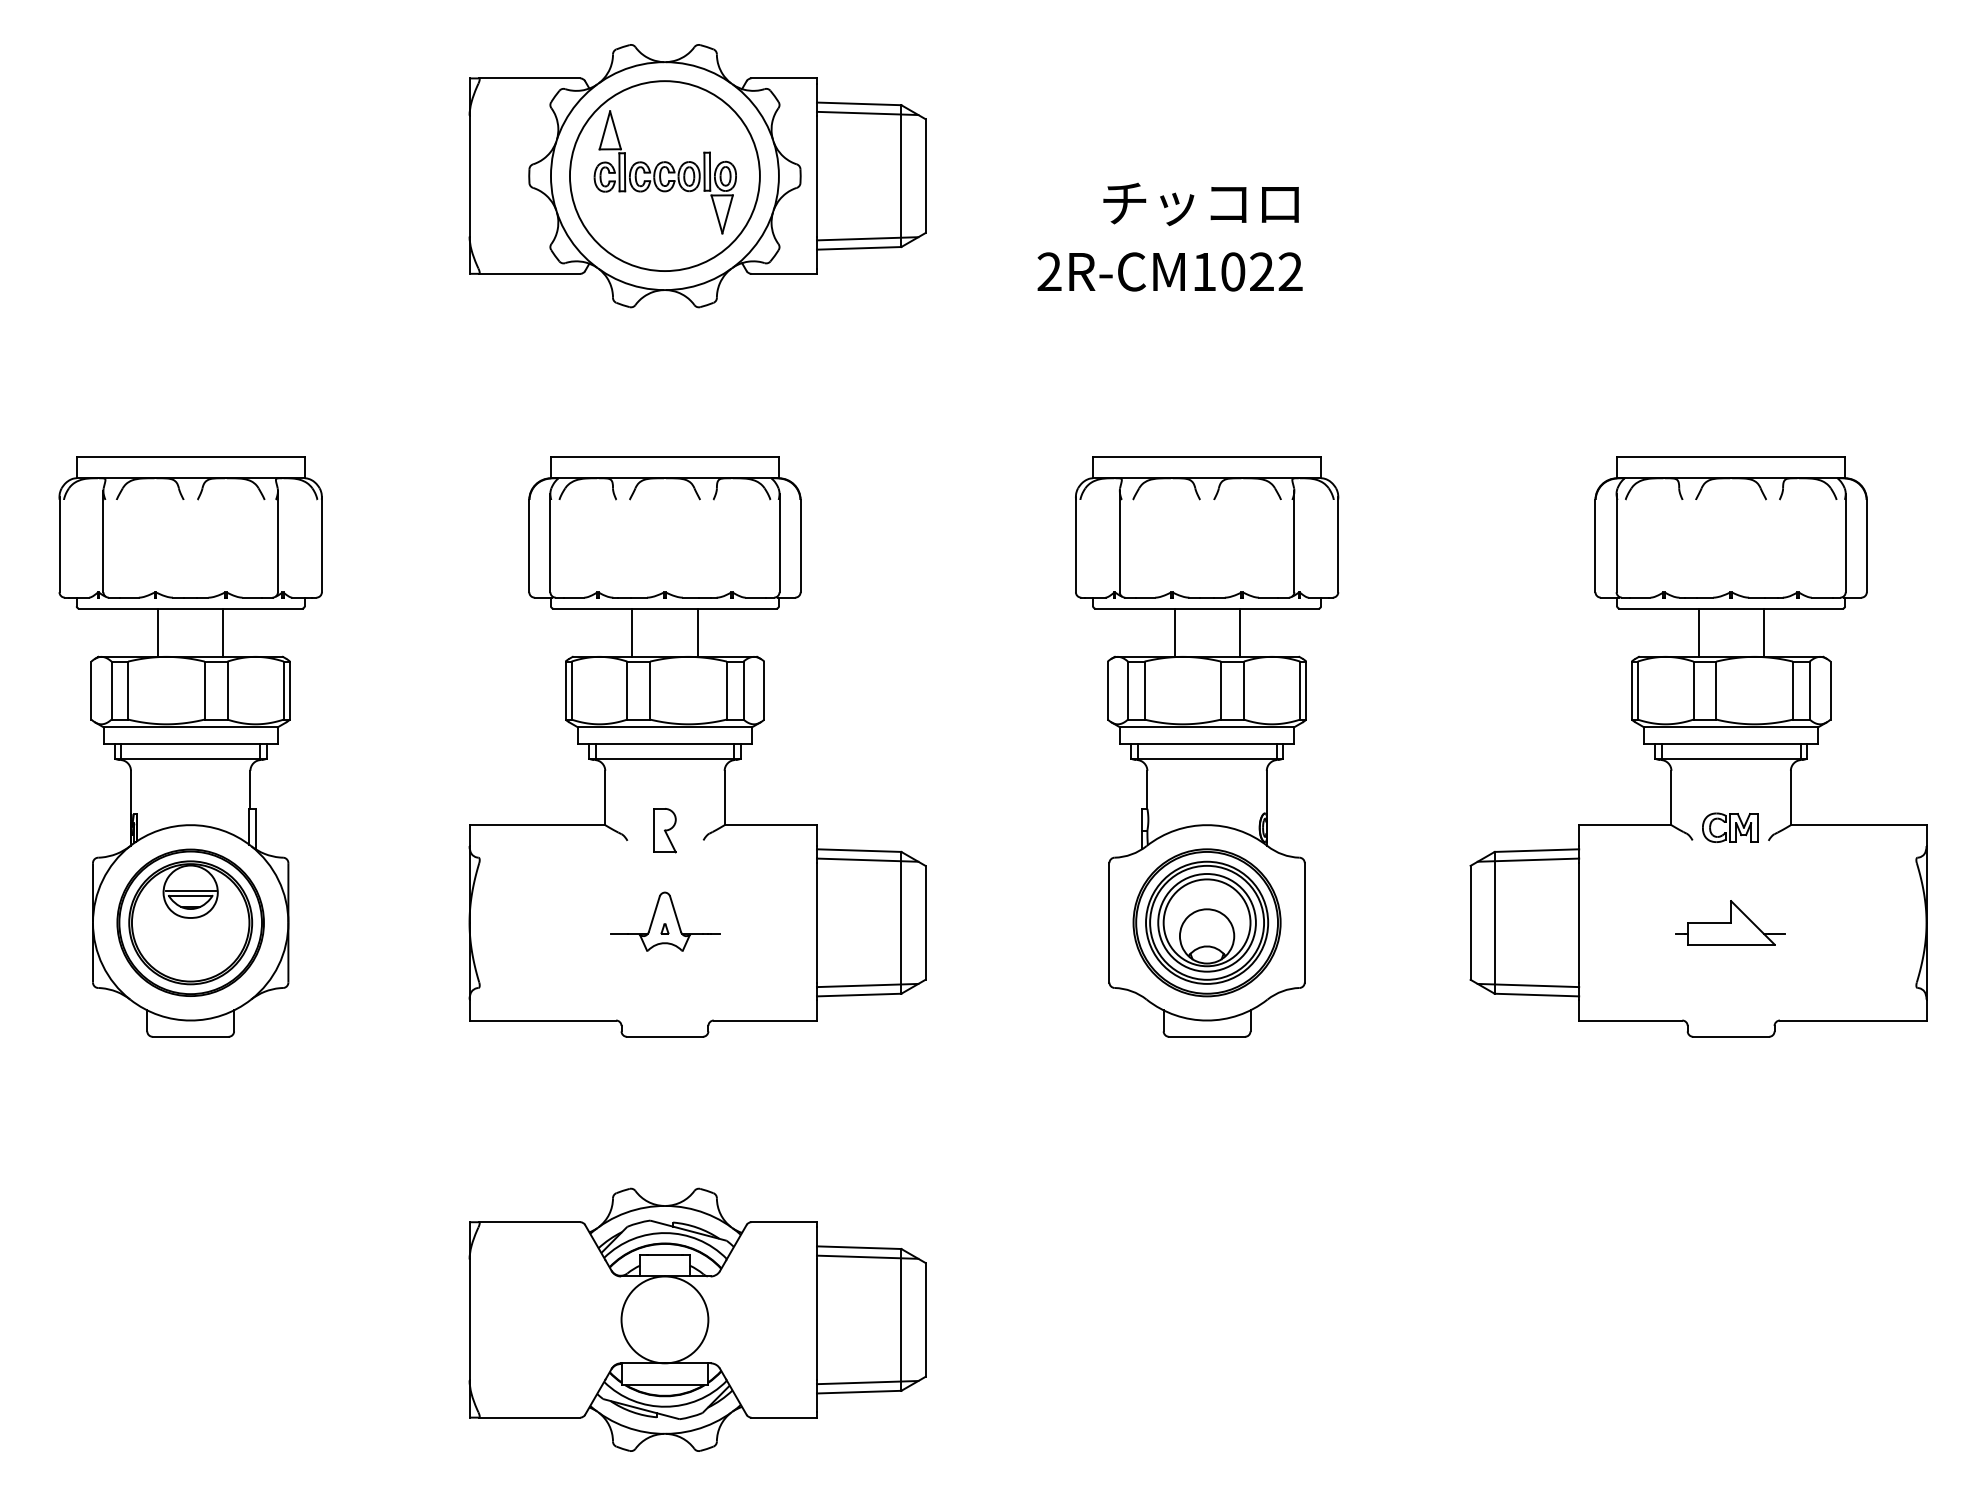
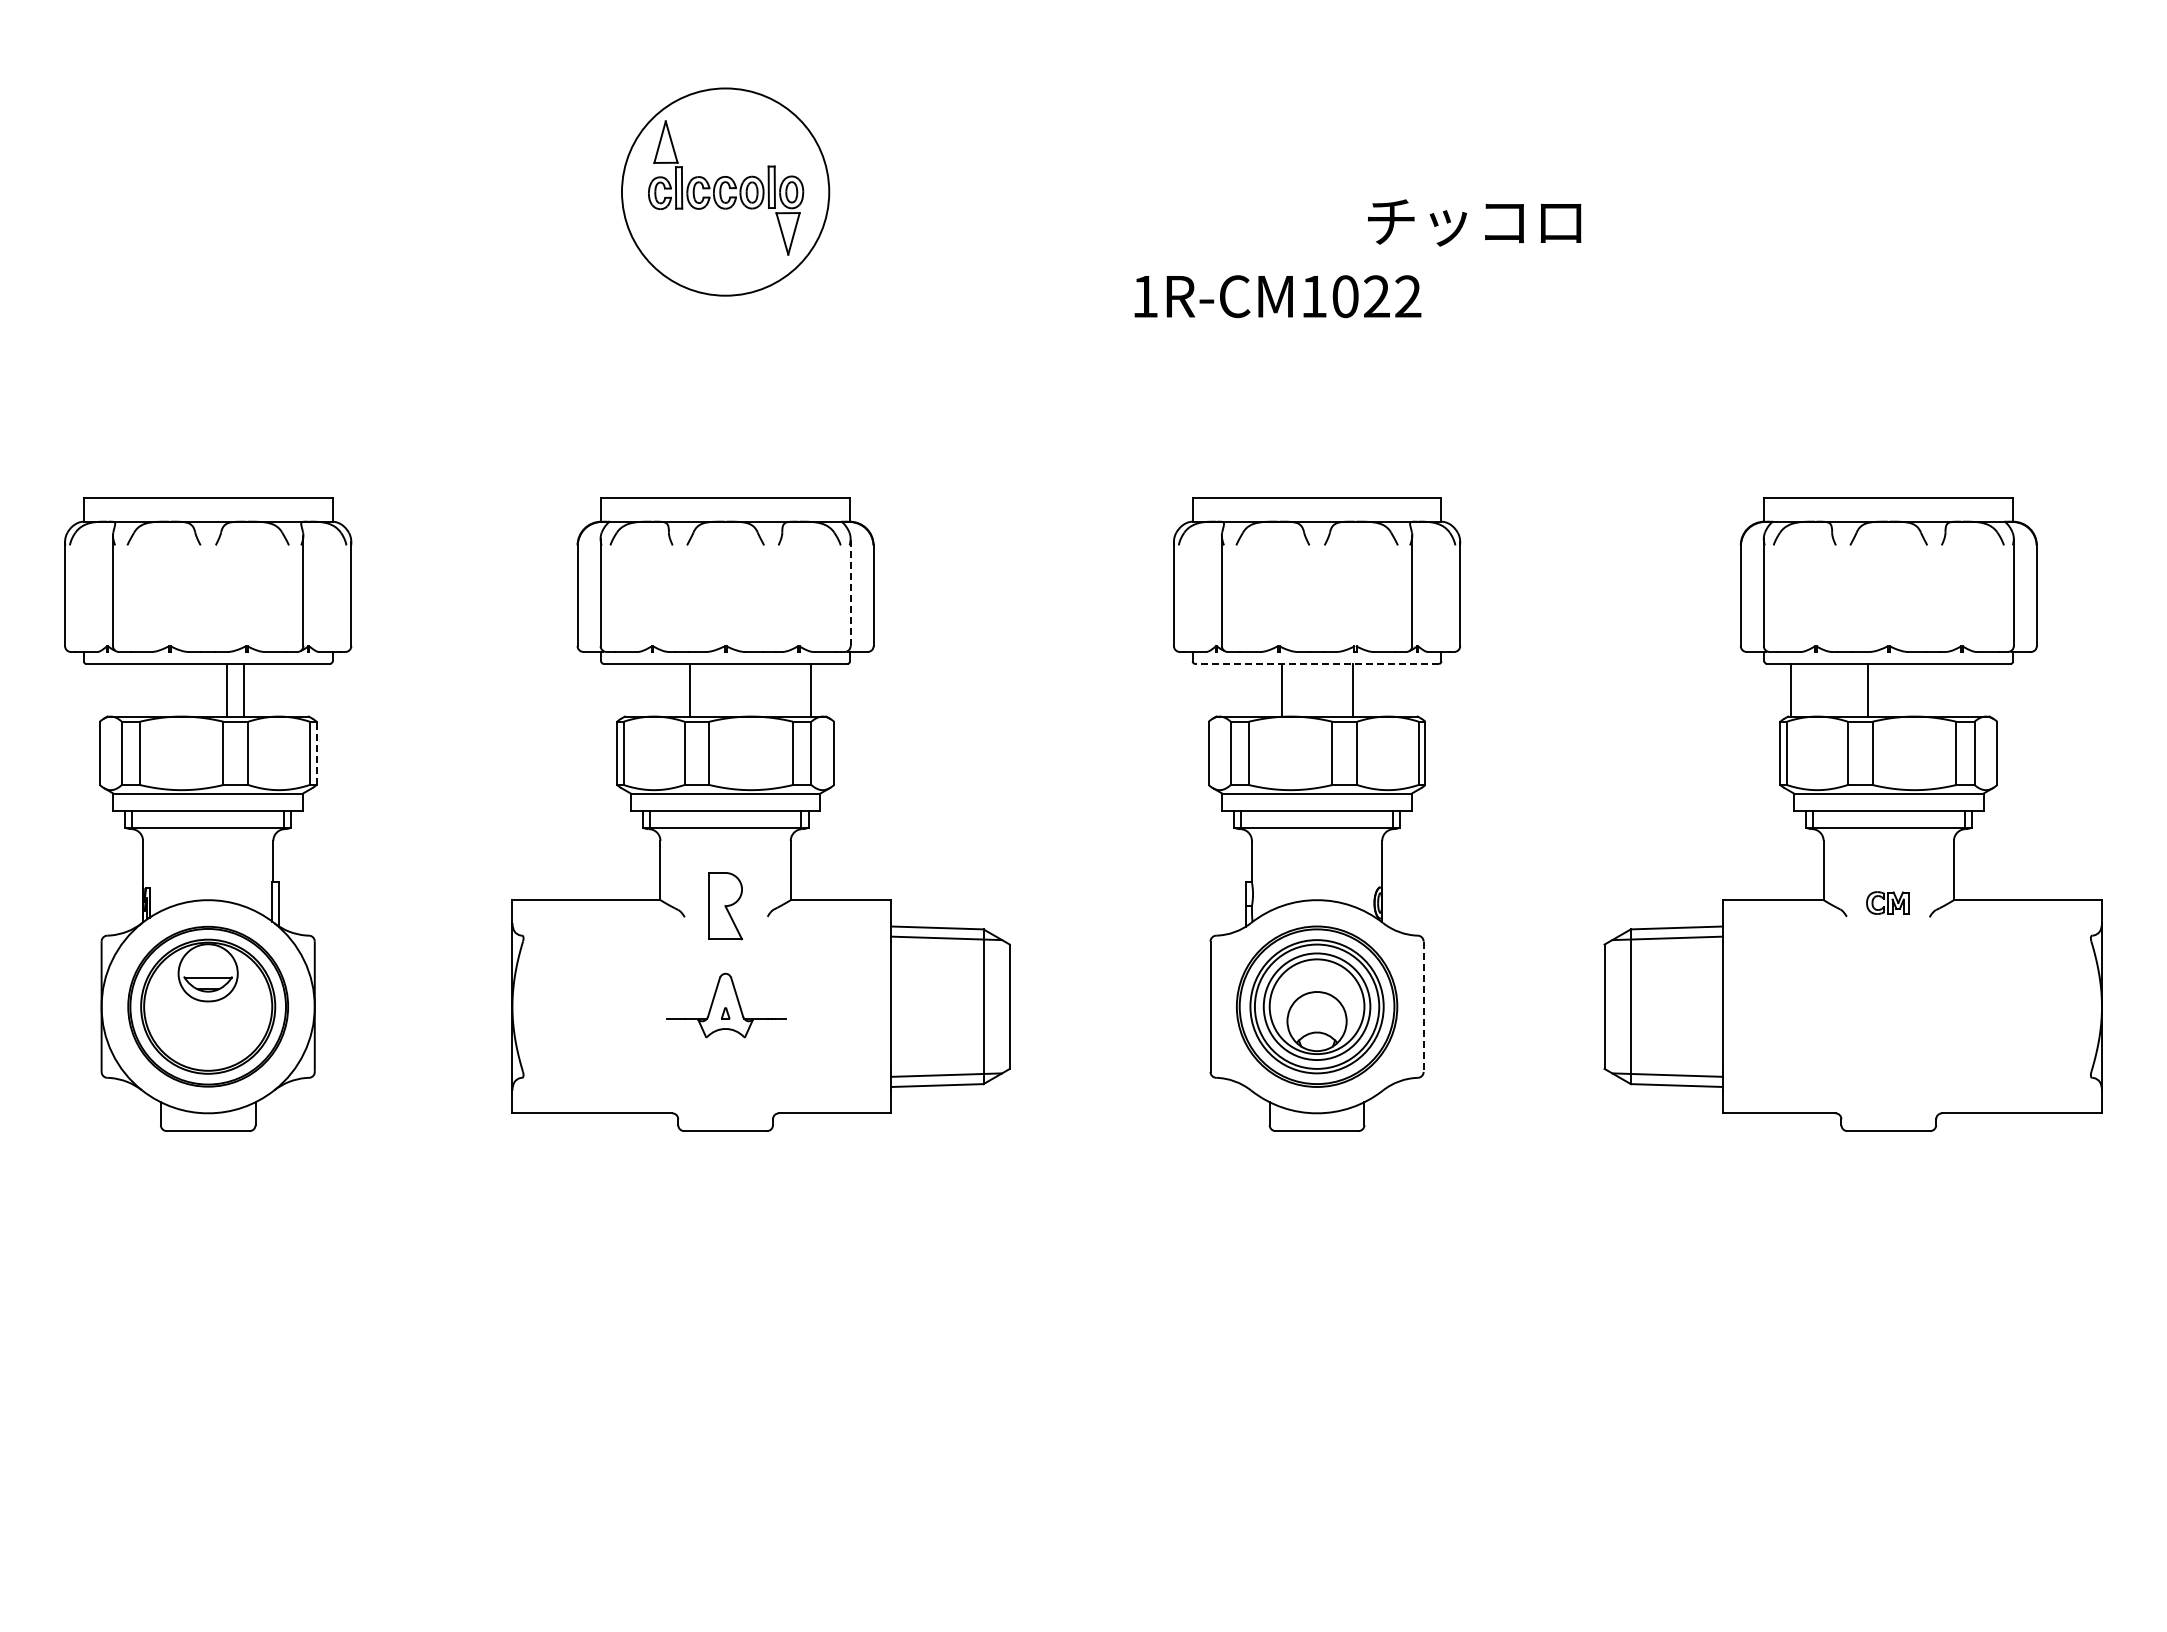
part: (696, 176) -> (760, 192), removed
text: (1201, 203) -> (1474, 222), moved
text: (1049, 271) -> (1145, 296), 2R-CM1022 -> 1R-CM1022
line: (779, 543) -> (850, 592), solid -> dashed
line: (1207, 608) -> (1317, 663), solid -> dashed
line: (157, 632) -> (226, 689), moved
line: (697, 632) -> (811, 689), moved
line: (1698, 632) -> (1791, 689), moved
line: (1763, 632) -> (1868, 689), moved
line: (289, 690) -> (316, 753), solid -> dashed
part: (1729, 827) -> (1887, 902), size x0.7
part: (664, 830) -> (725, 905), size x1.4
line: (190, 890) -> (207, 971), removed
part: (1729, 922) -> (1887, 1006), removed
line: (1304, 923) -> (1423, 1007), solid -> dashed
part: (696, 1319) -> (760, 1439), removed

